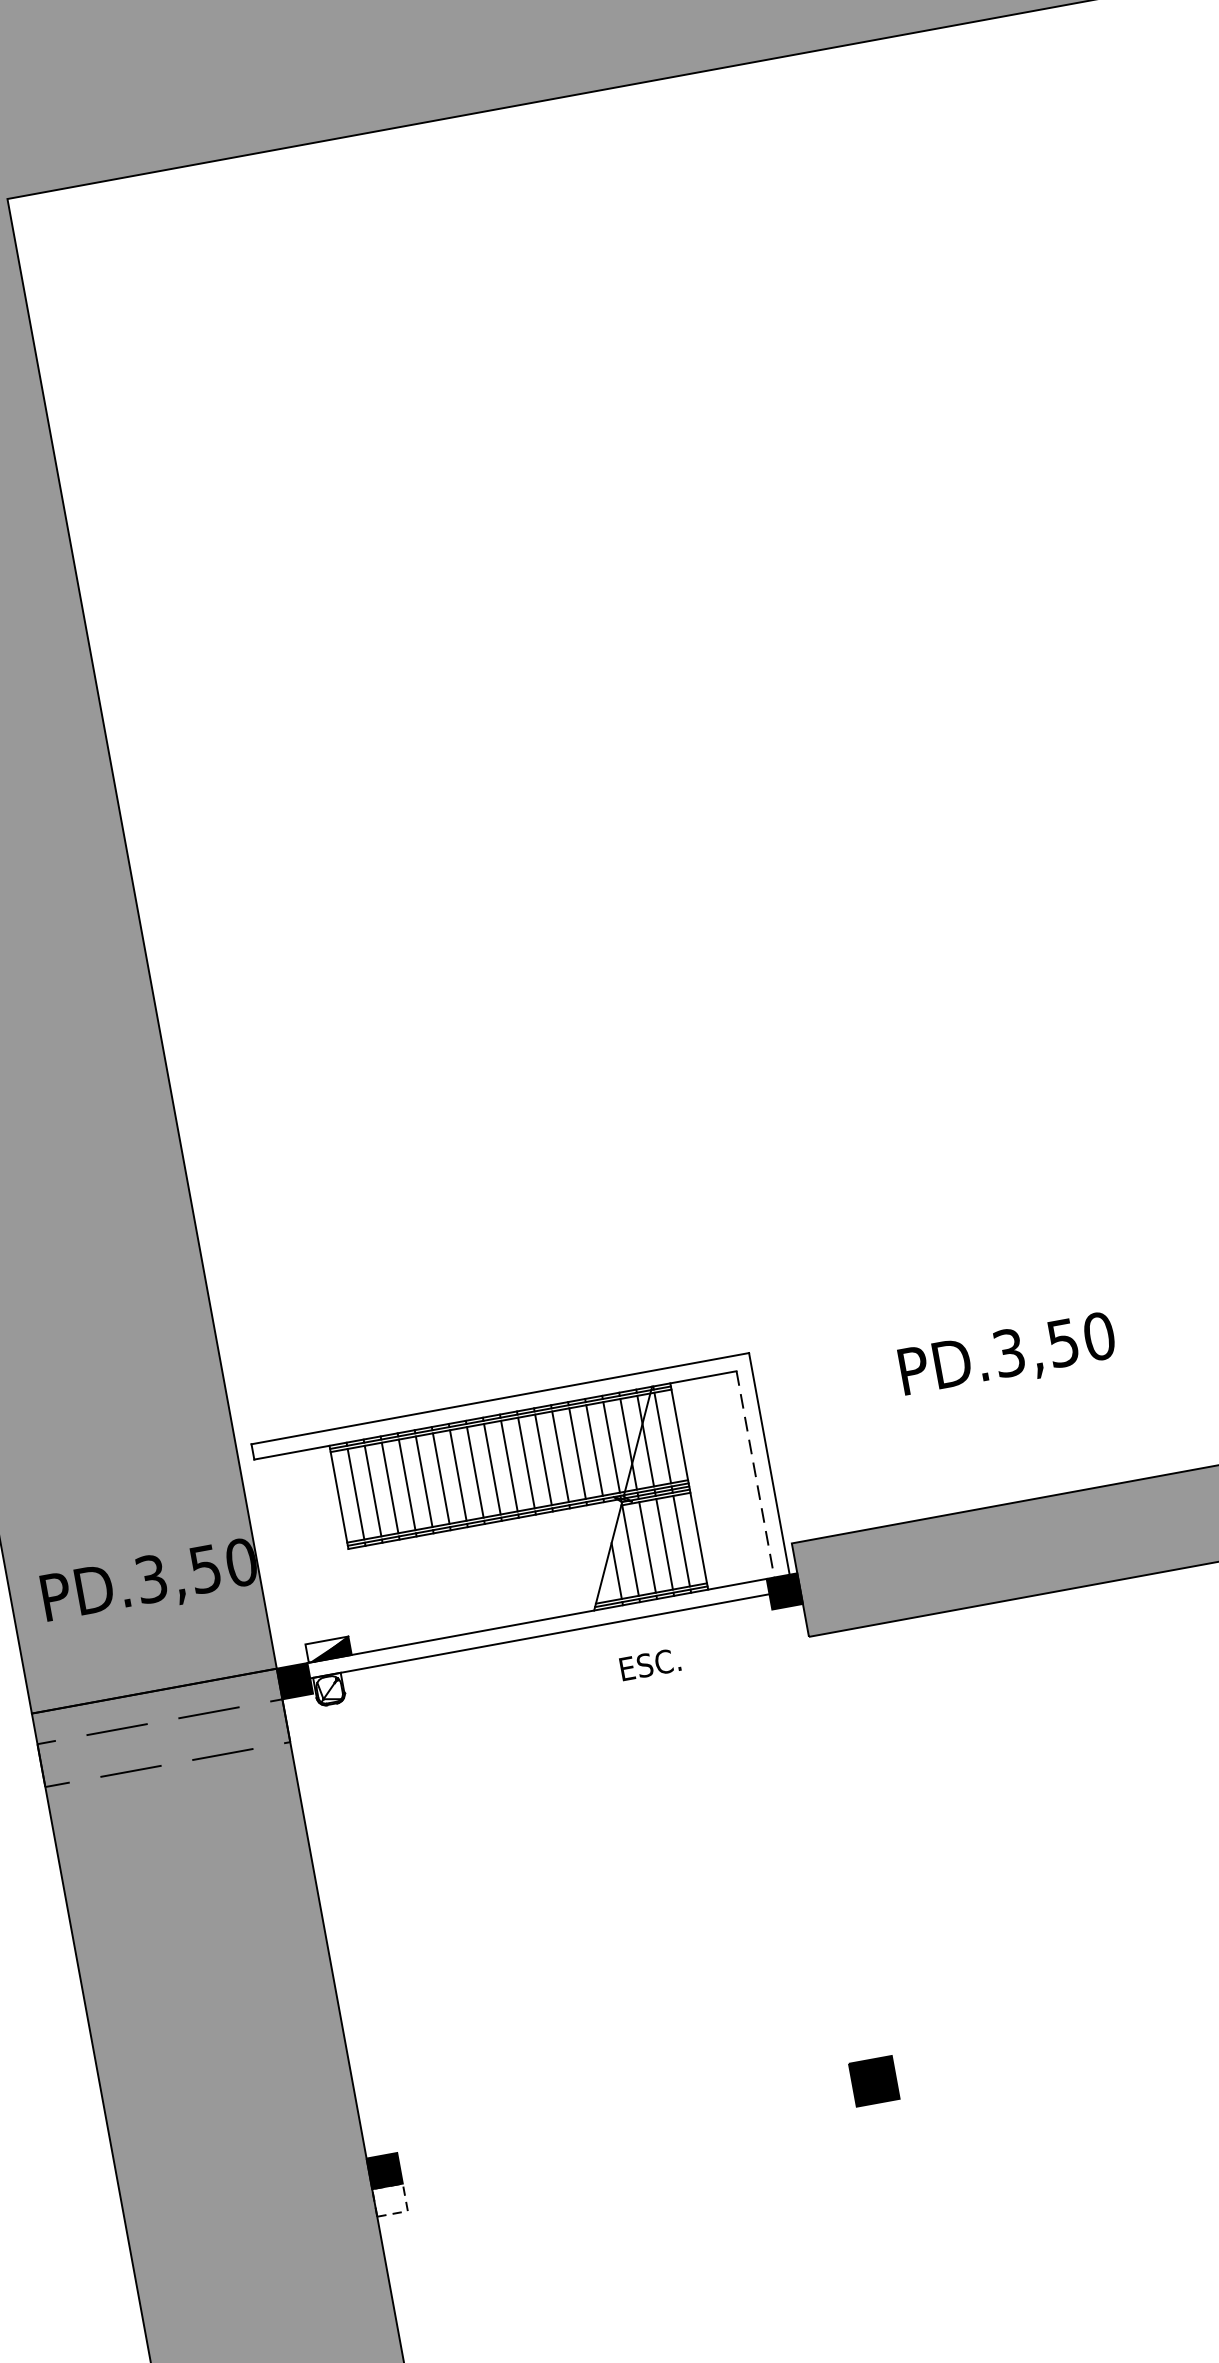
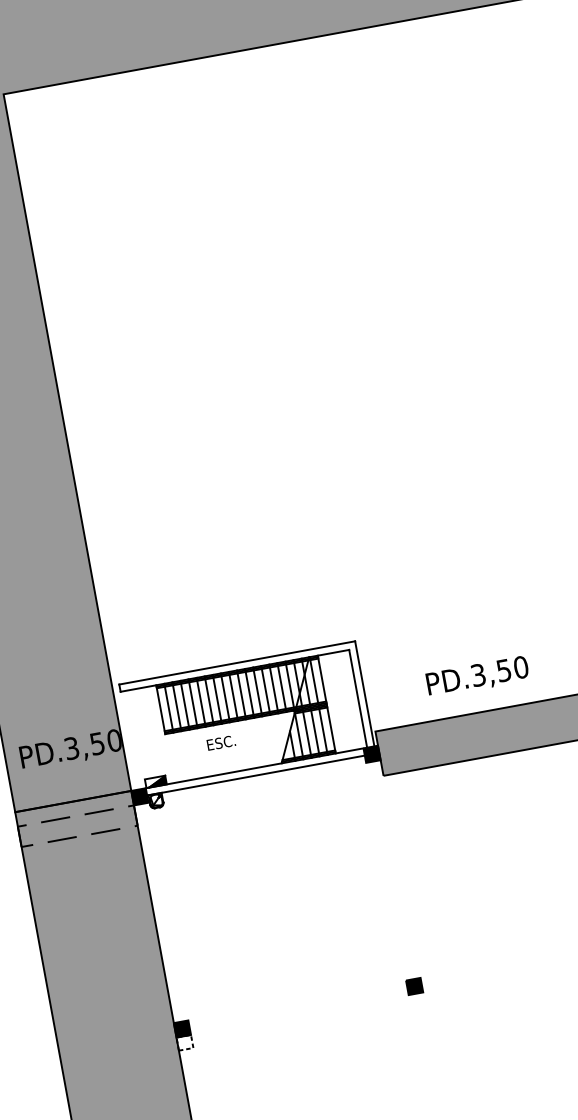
text: (1005, 1353) -> (476, 675), moved
line: (756, 1473) -> (358, 698), dashed -> solid
text: (650, 1665) -> (221, 743), moved
part: (874, 2081) -> (414, 986), size x0.71

